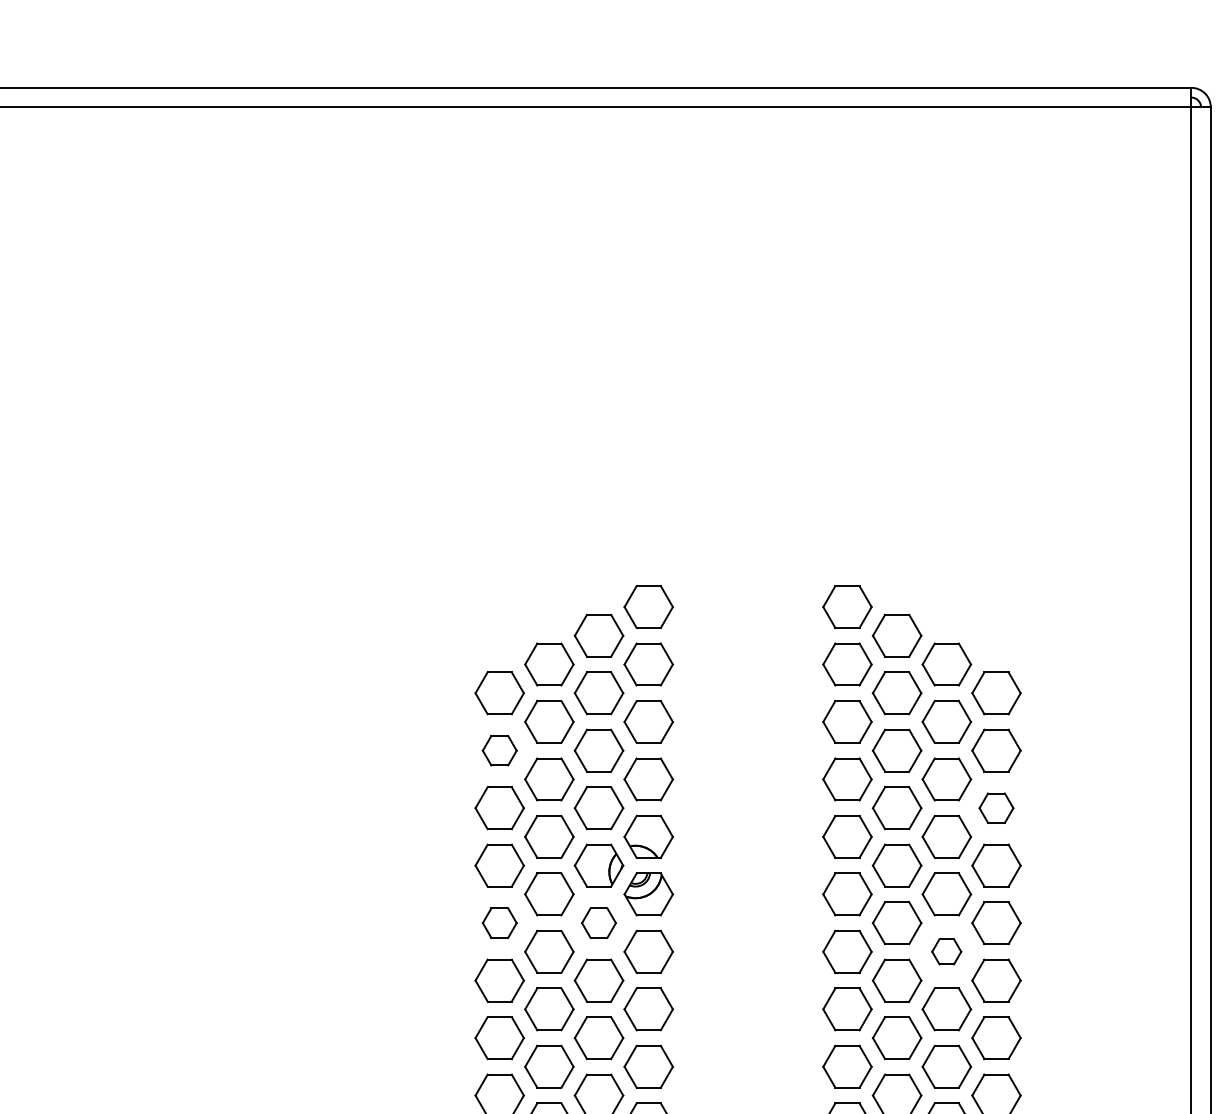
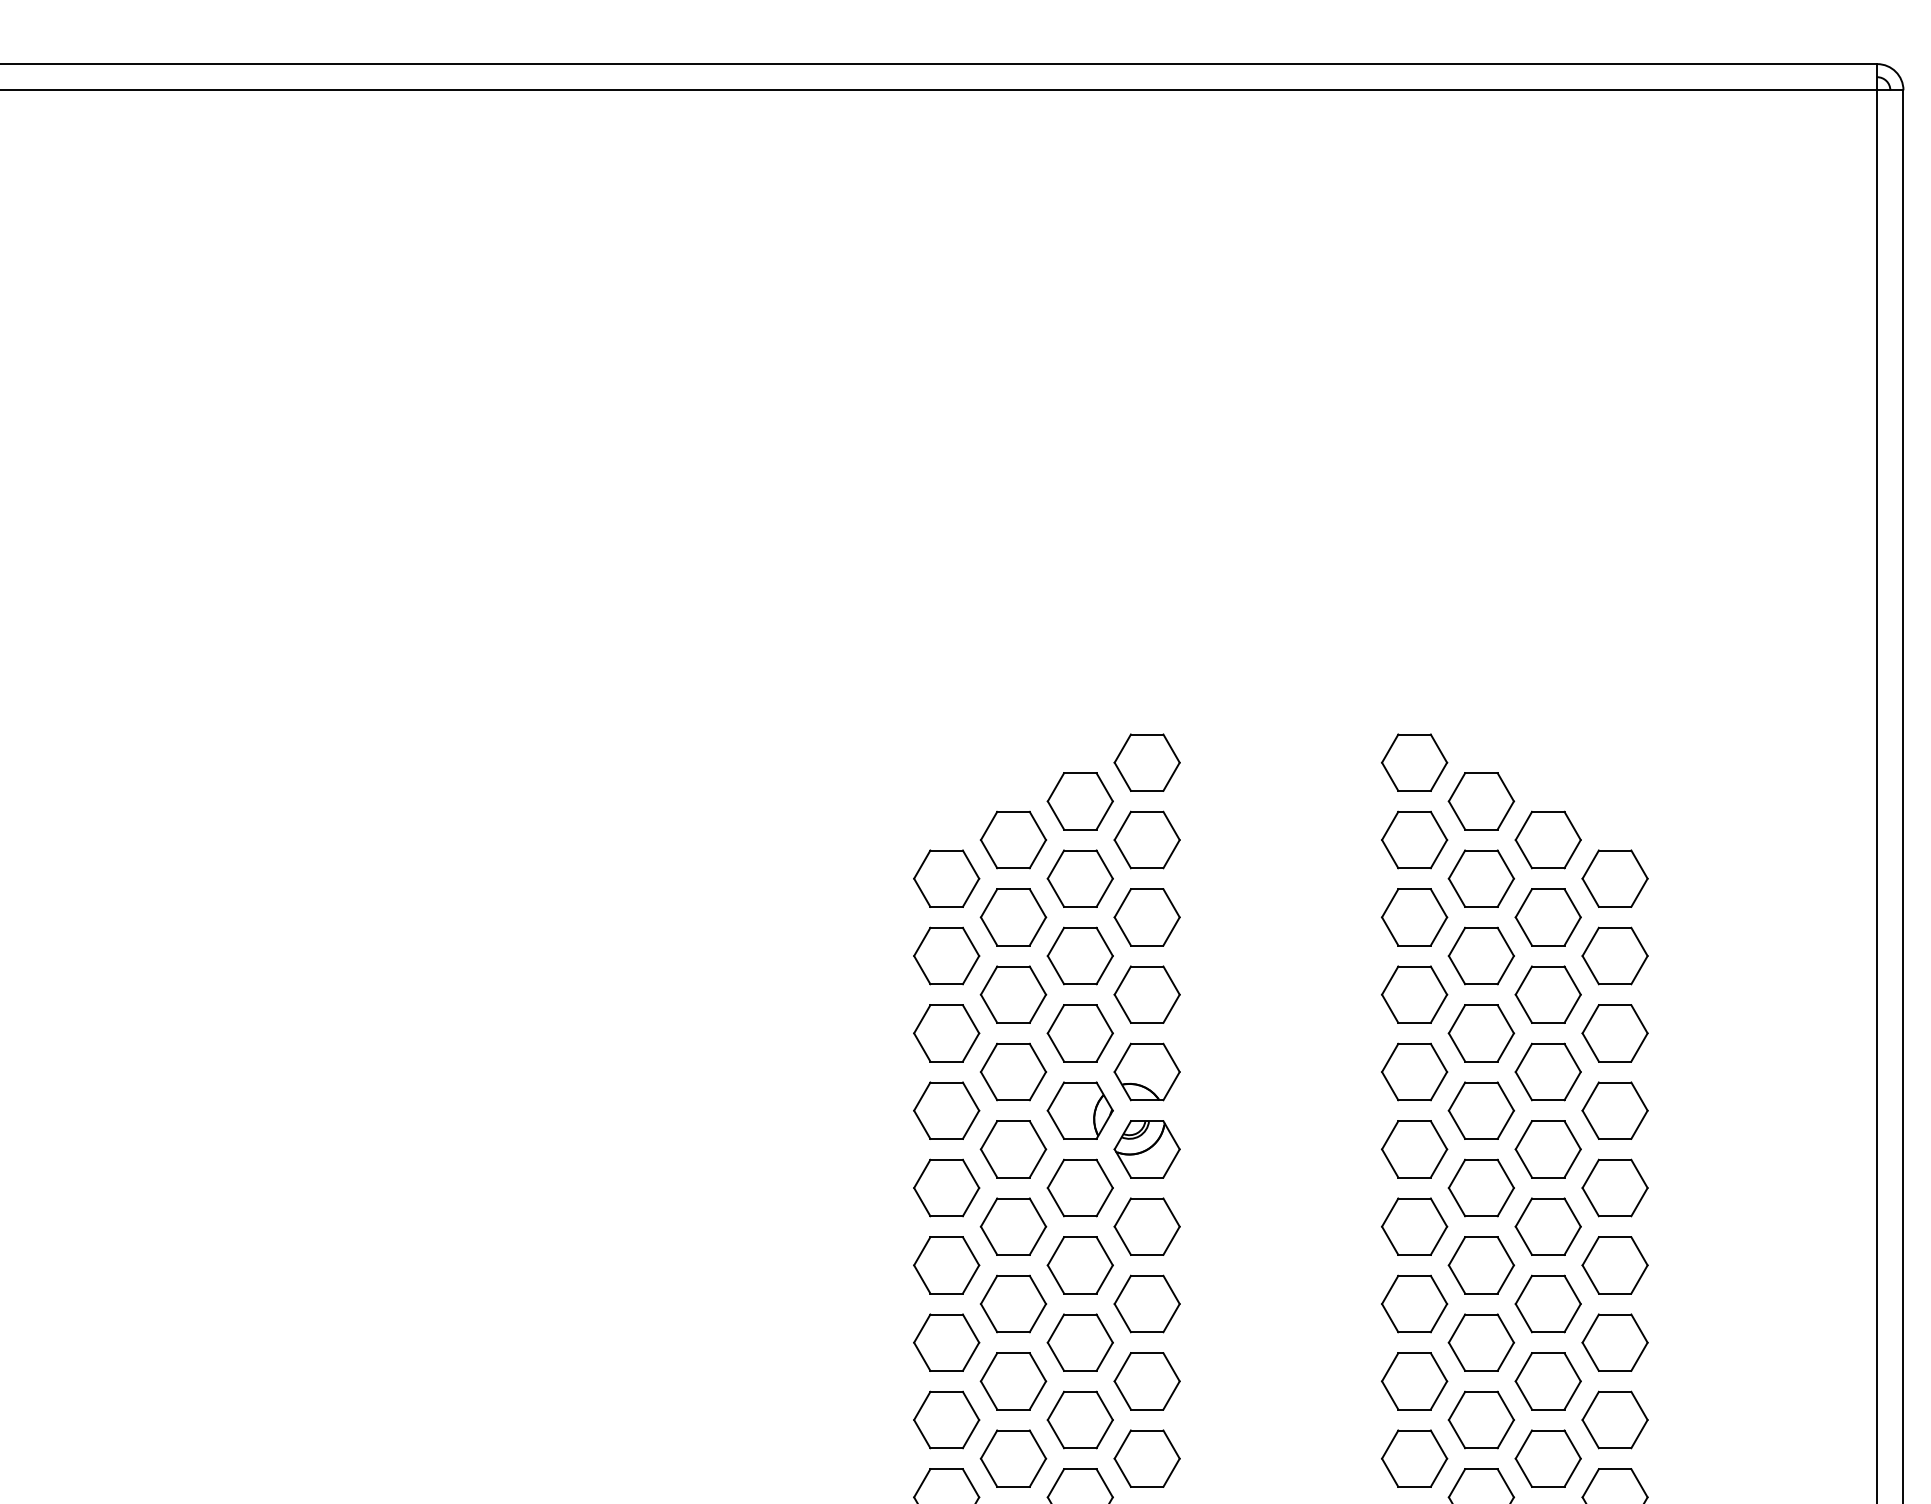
part: (499, 750) -> (946, 955), size x1.43
part: (996, 808) -> (1614, 1033), size x1.43
part: (499, 922) -> (946, 1187), size x1.43
part: (598, 922) -> (1079, 1187), size x1.43
part: (946, 951) -> (1547, 1226), size x1.67

